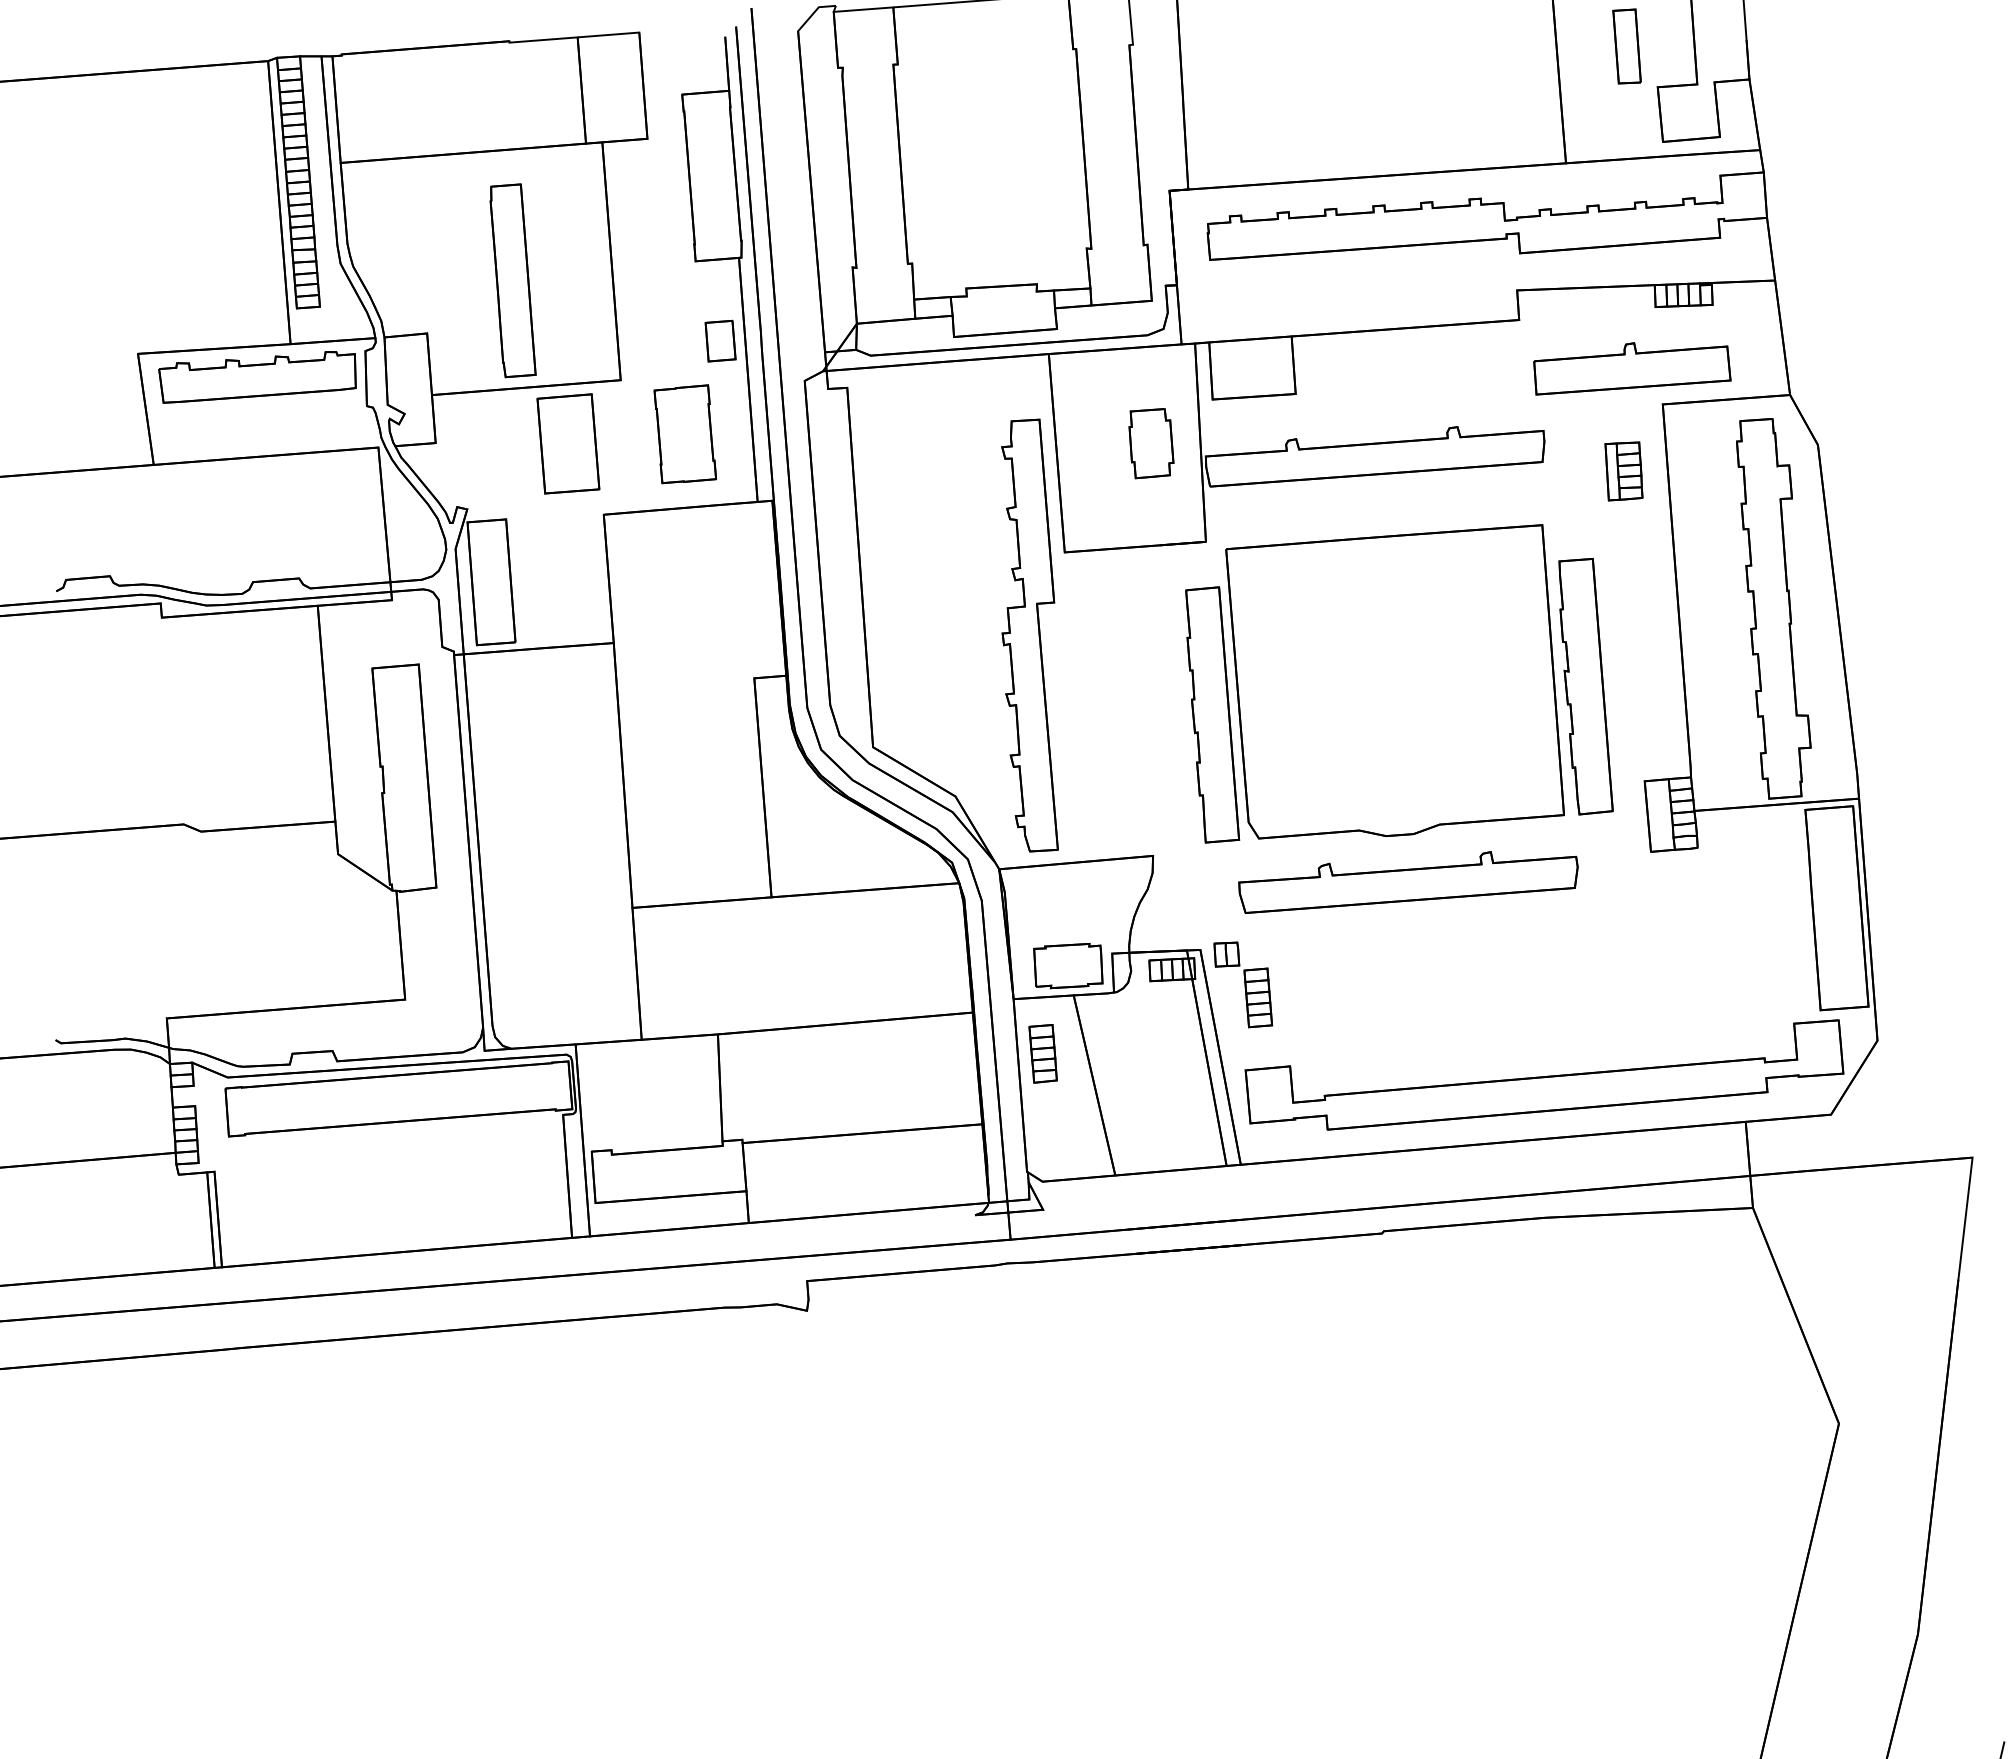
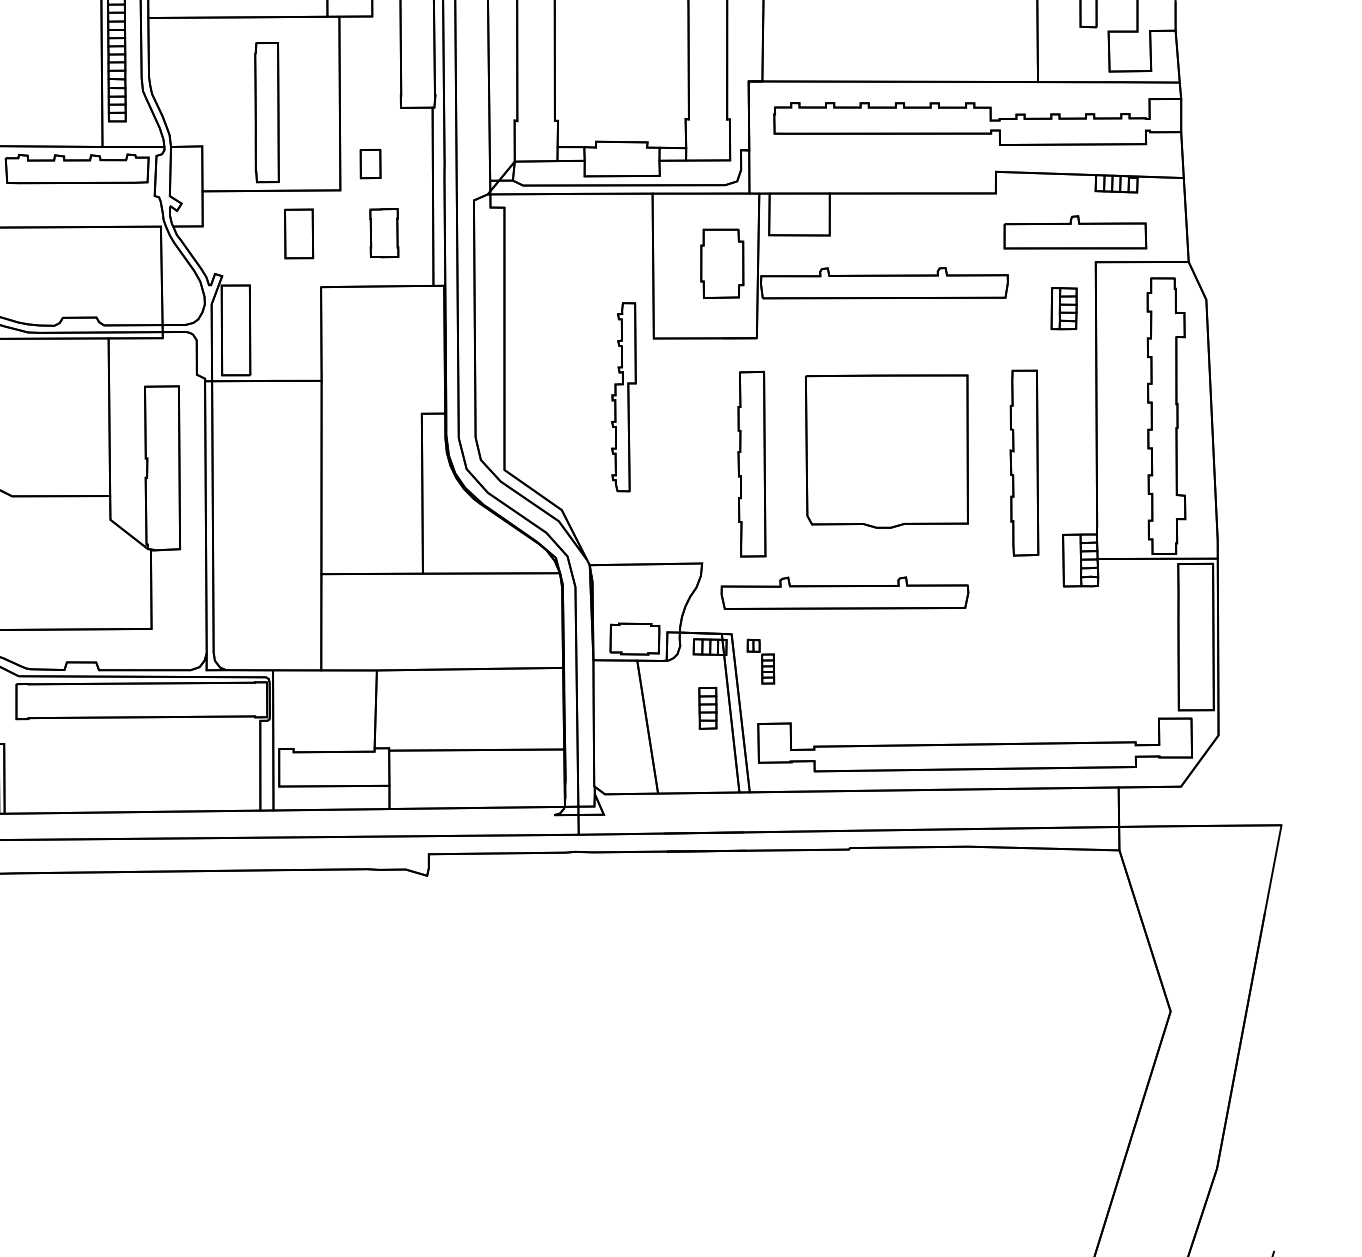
part: (720, 340) -> (370, 163), moved
part: (684, 434) -> (383, 233), size x0.7
part: (568, 443) -> (299, 233), size x0.7
part: (1151, 443) -> (722, 263), size x1.4
part: (1029, 635) -> (623, 397), size x0.6
part: (1394, 681) -> (886, 449), size x0.7
part: (1408, 882) -> (844, 595), moved
part: (1243, 984) -> (761, 661), size x0.7
part: (1042, 1053) -> (707, 708), moved

